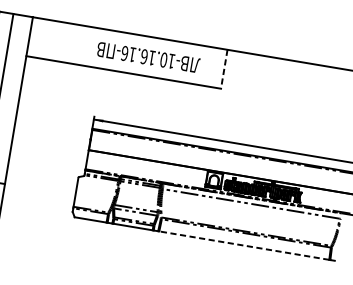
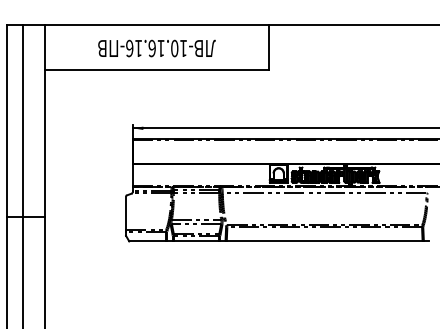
text: (148, 57) -> (156, 48), moved
line: (224, 70) -> (269, 48), dashed -> solid
line: (244, 245) -> (324, 241), dashed -> solid

